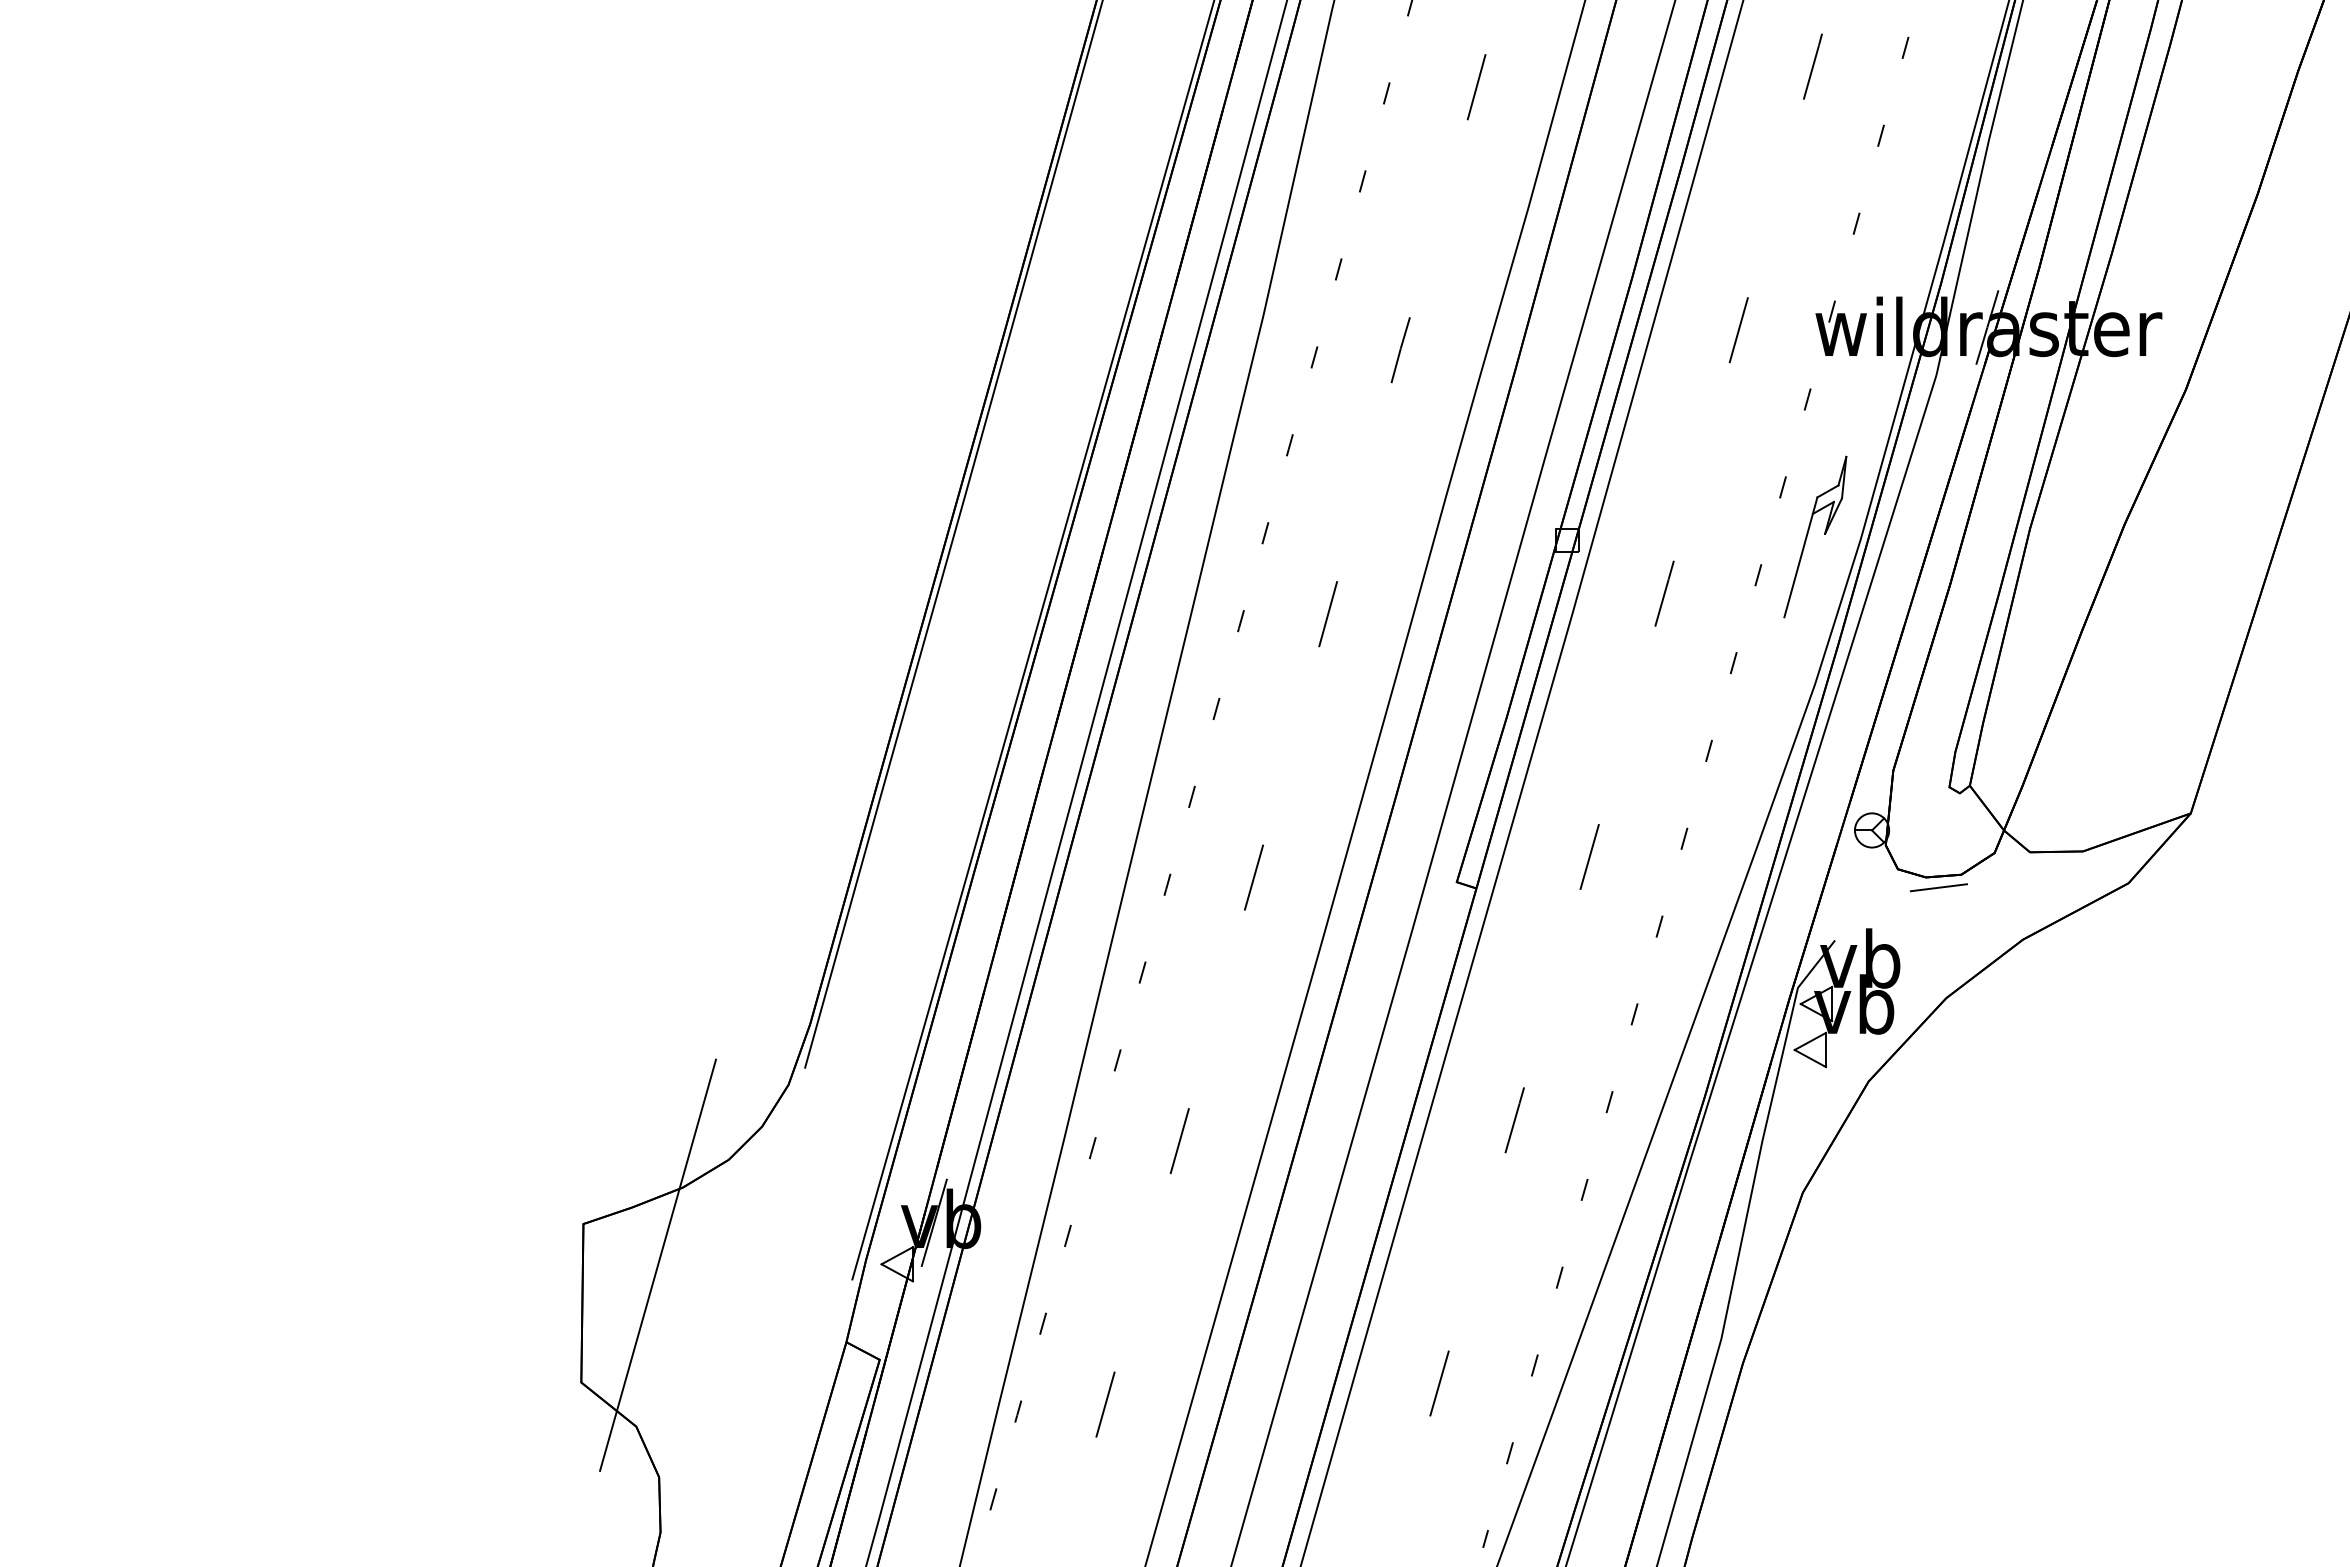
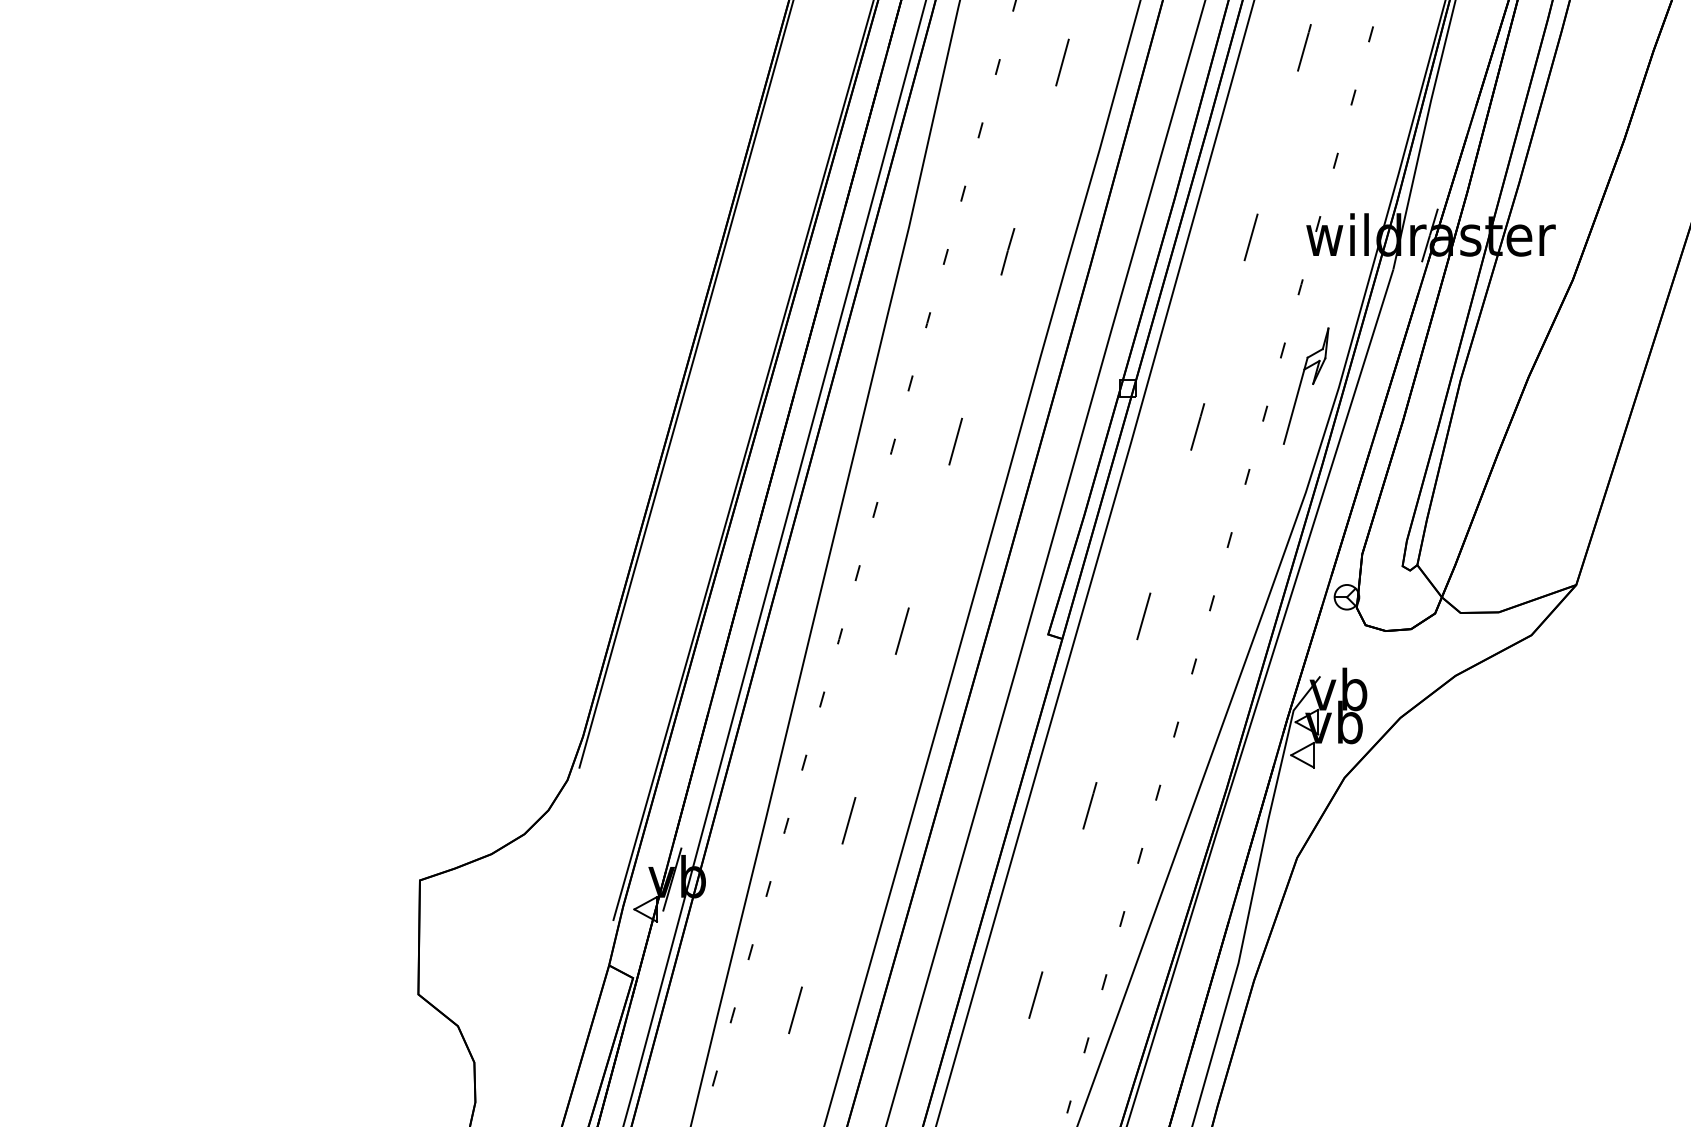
line: (1938, 887) -> (1394, 638), removed
line: (658, 1264) -> (473, 909), removed

